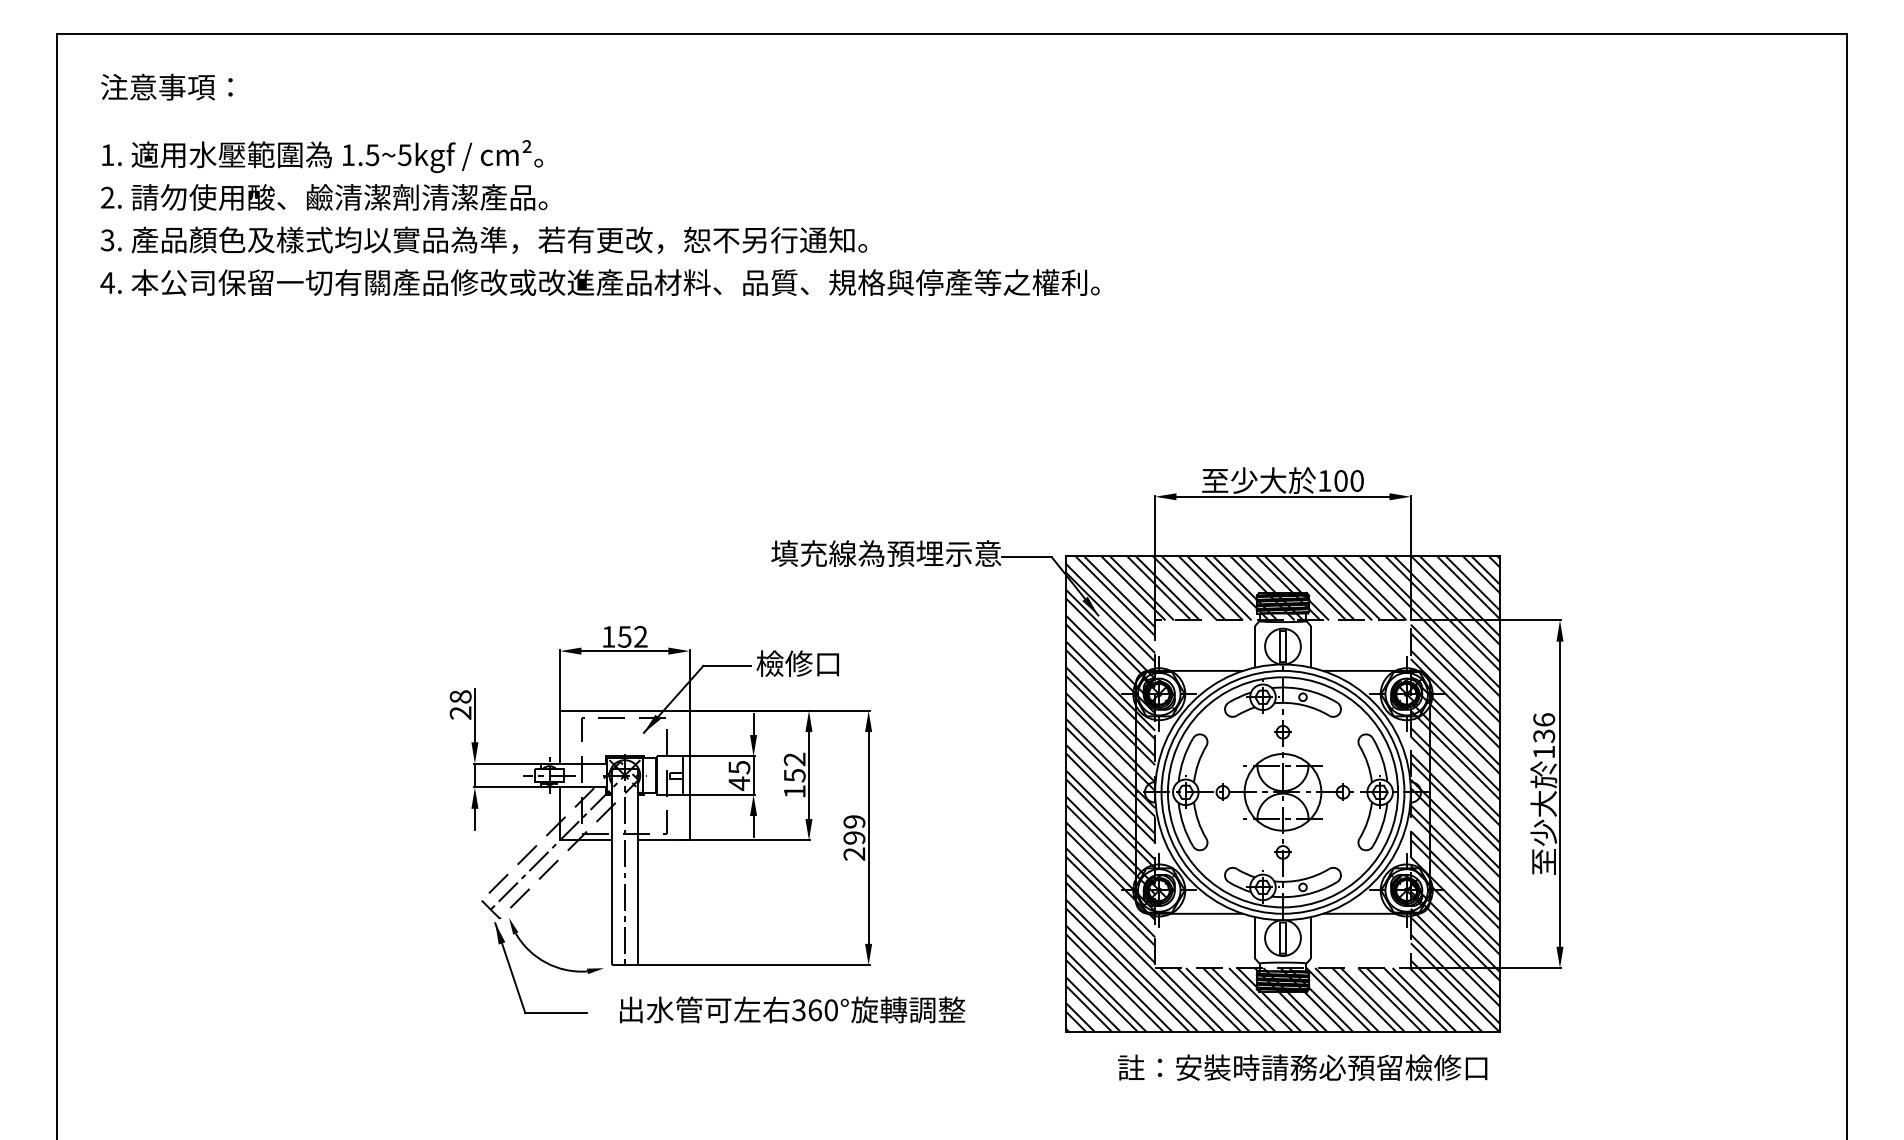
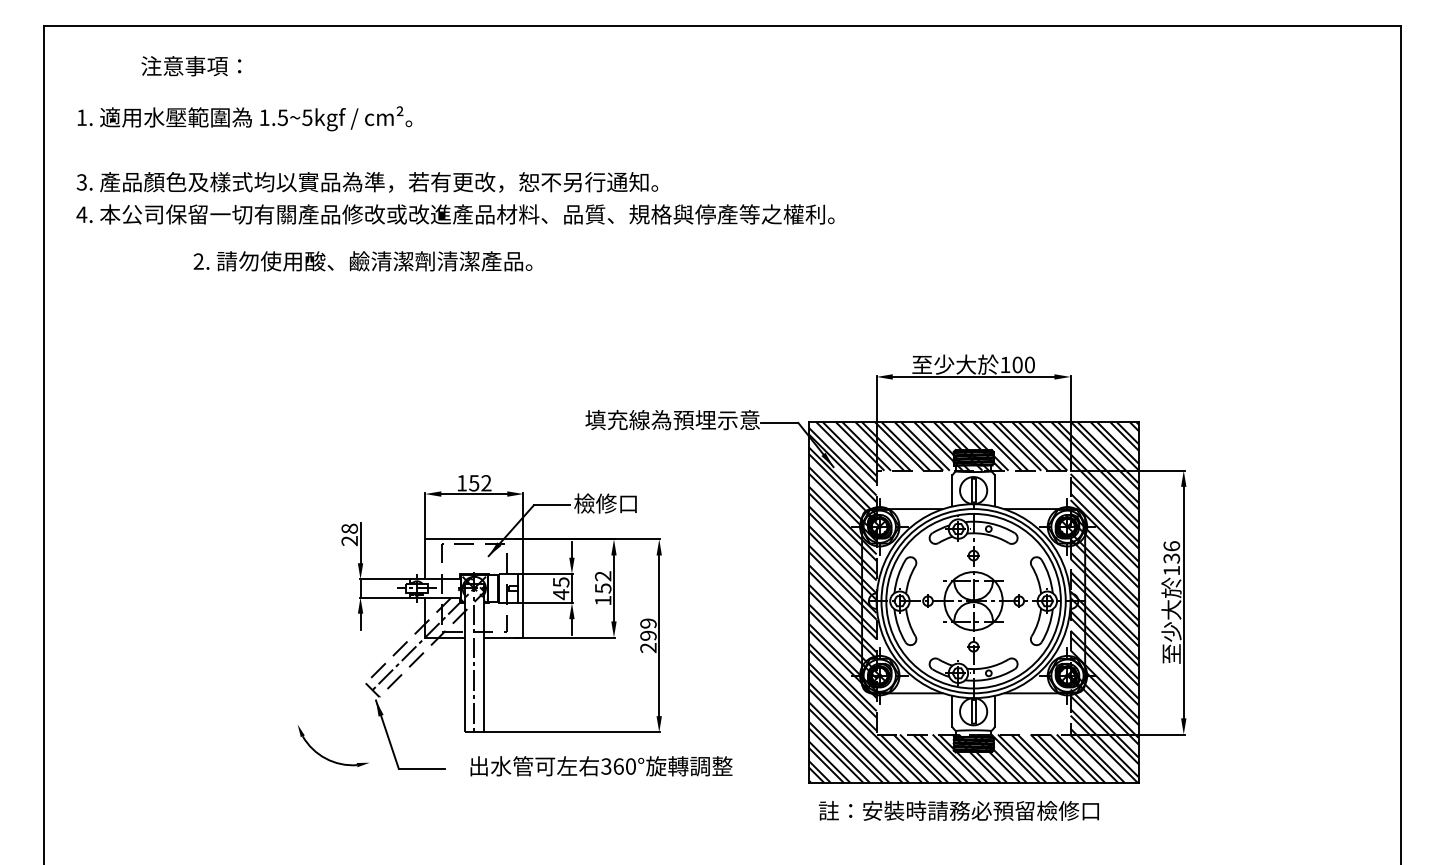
text: (166, 86) -> (191, 65), moved
text: (324, 197) -> (363, 261), moved
part: (548, 962) -> (327, 758), moved
text: (1302, 1067) -> (958, 810), moved

